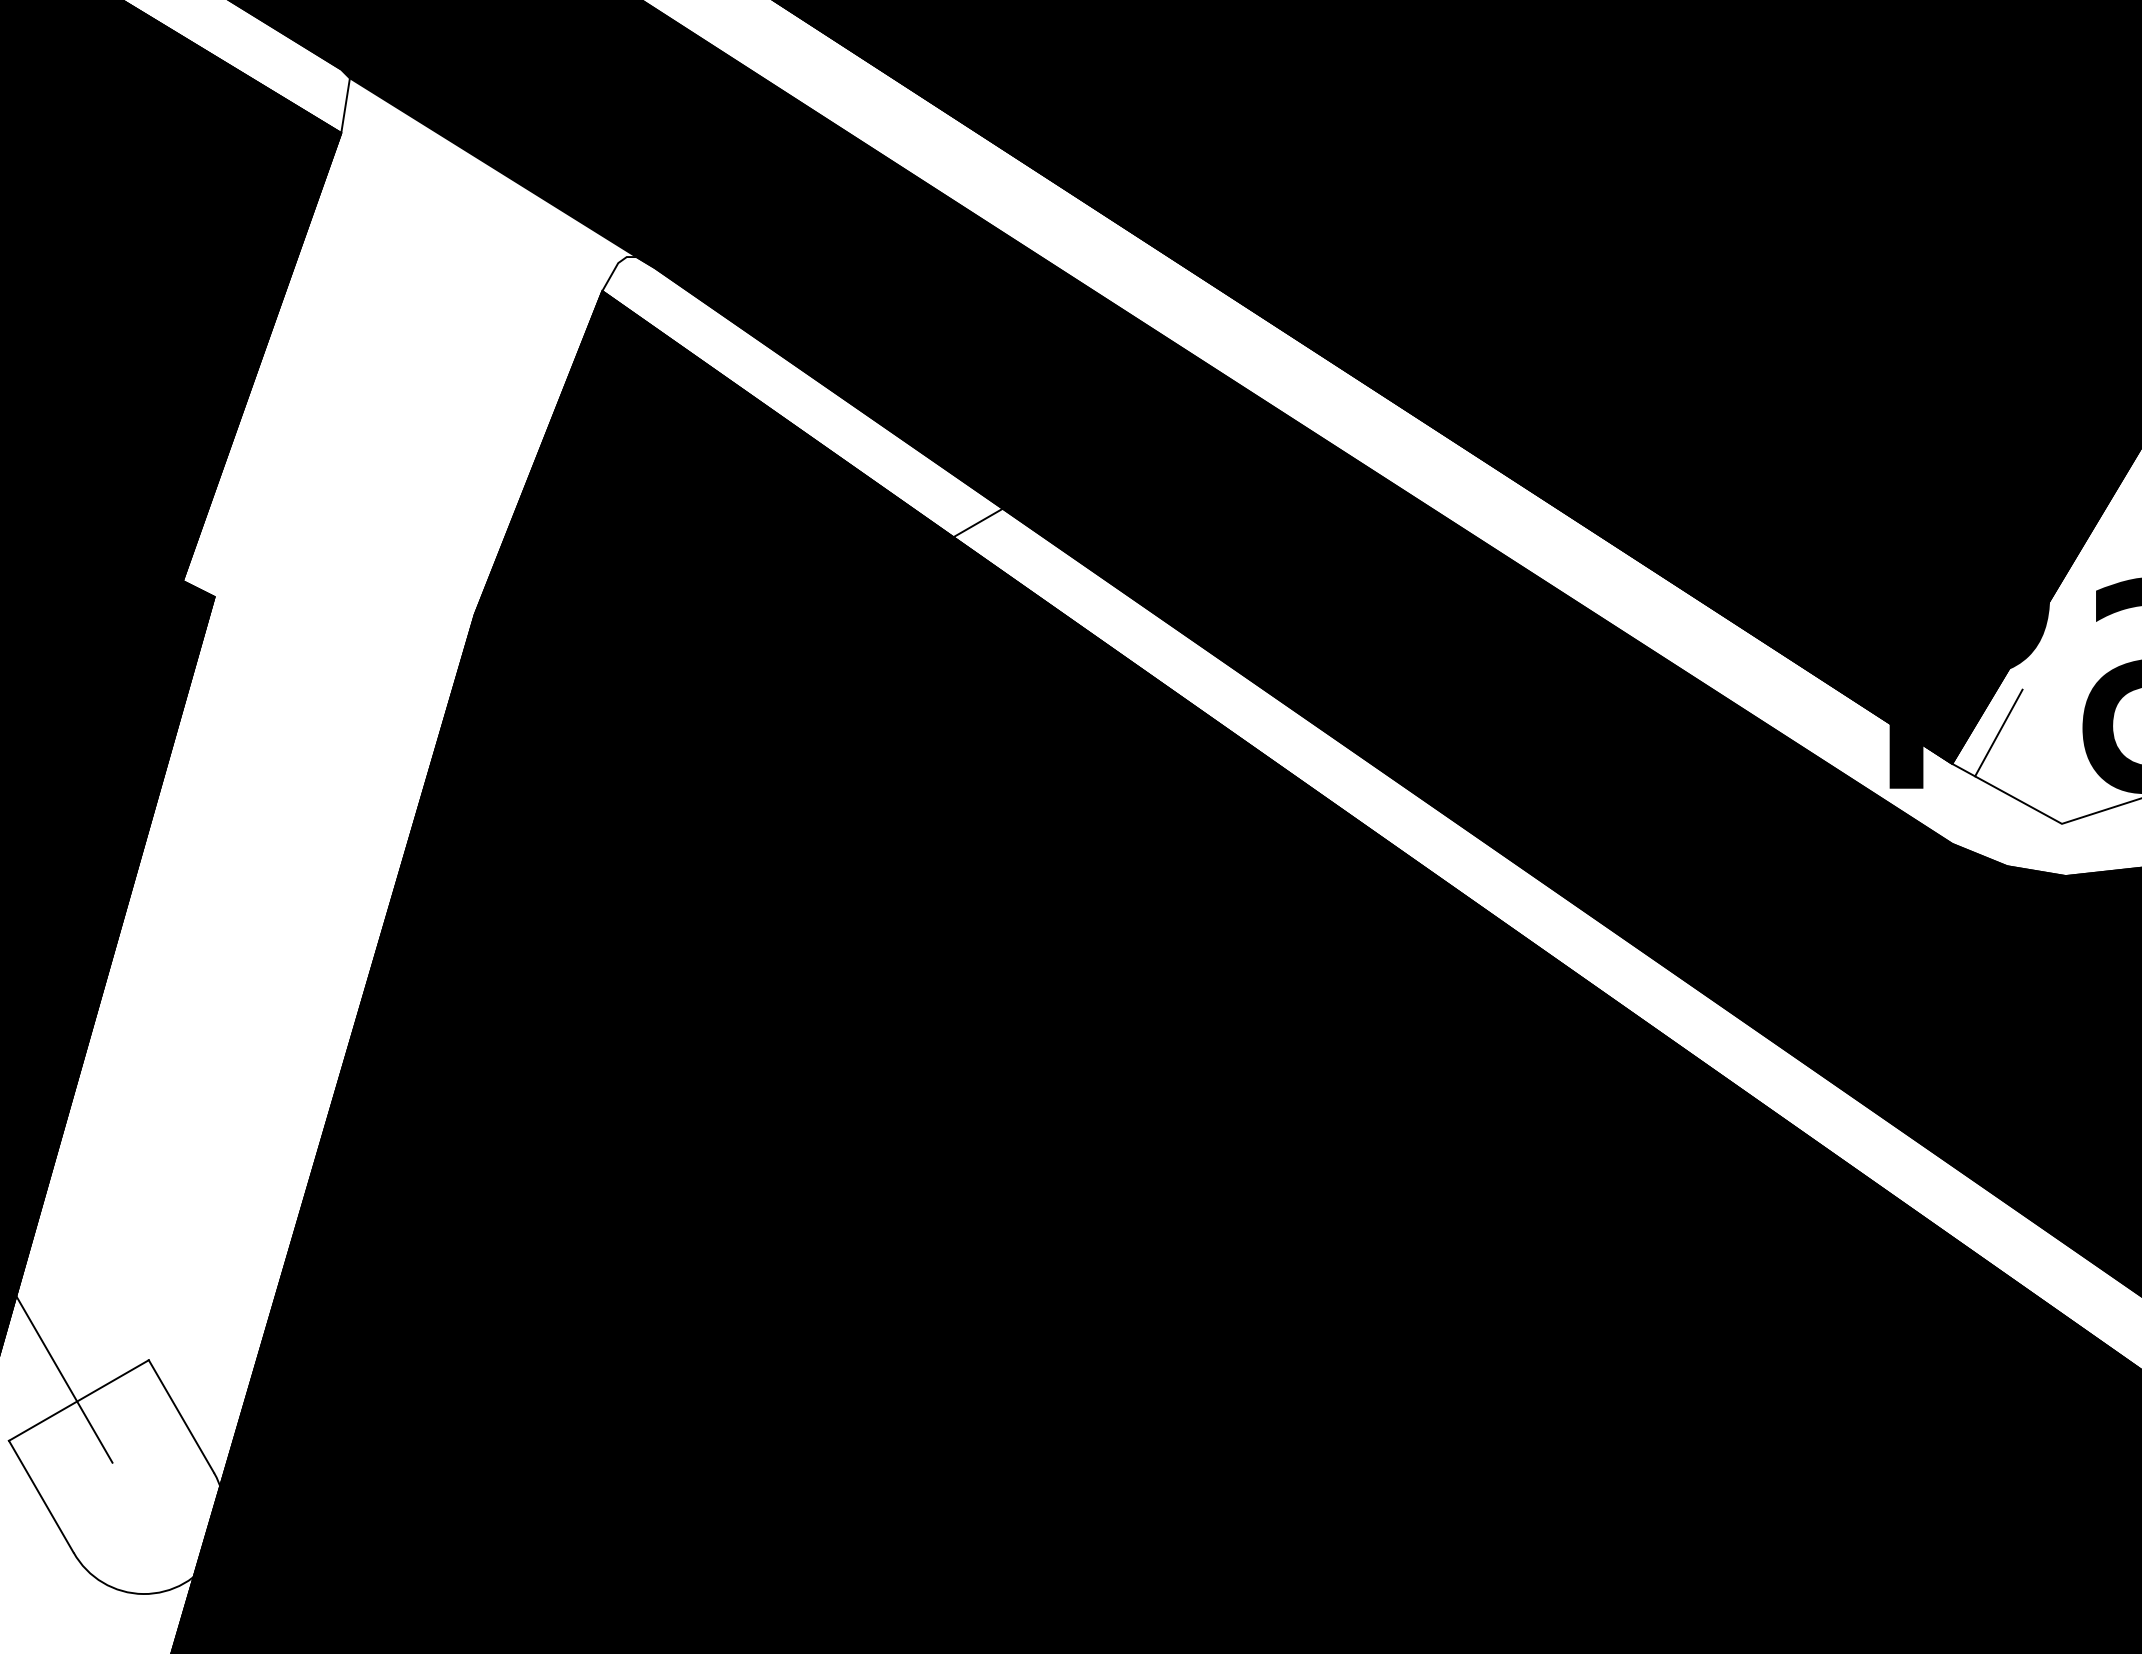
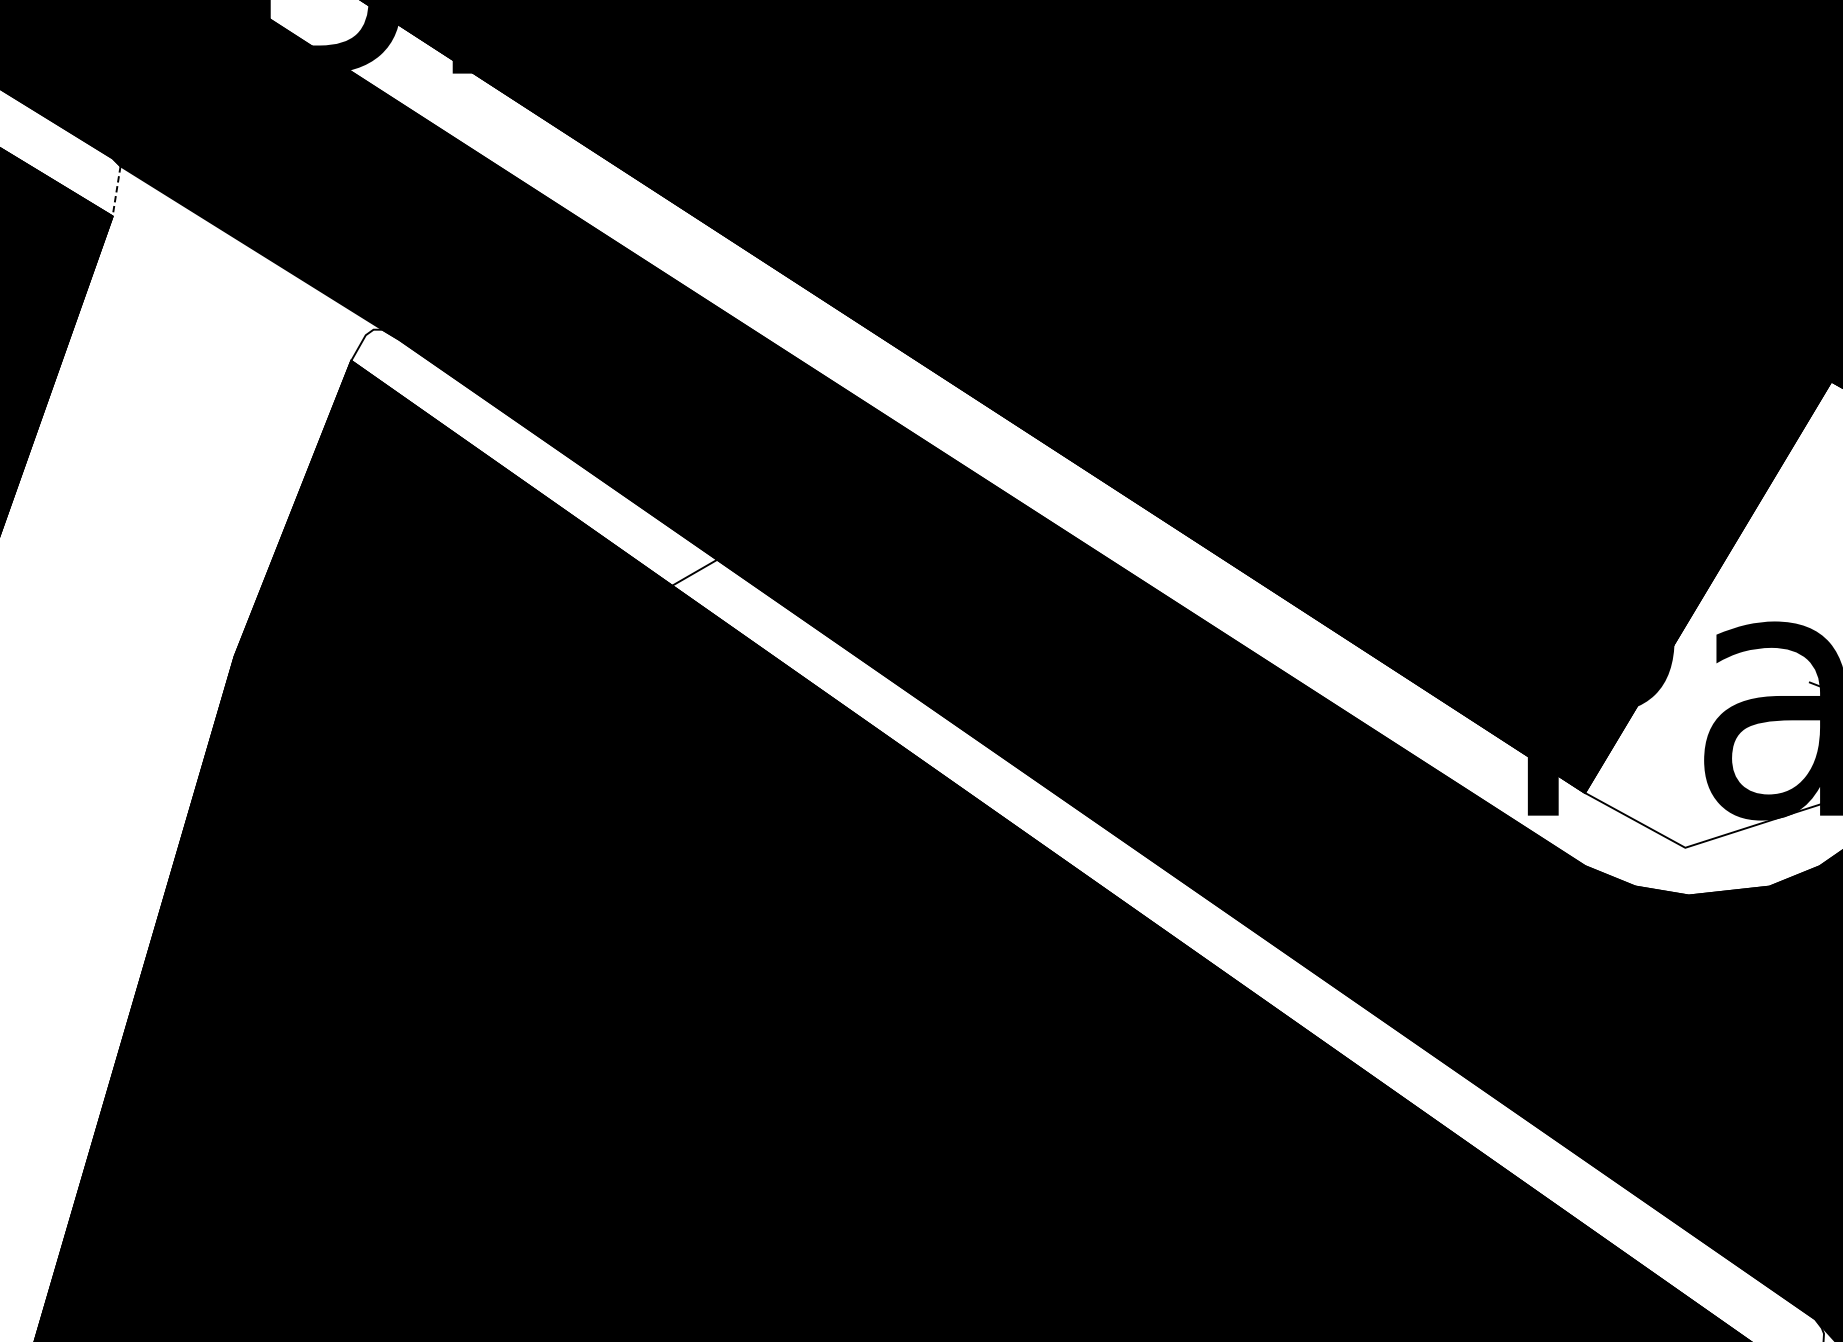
line: (345, 105) -> (116, 191), solid -> dashed
line: (1998, 732) -> (1627, 764), removed

